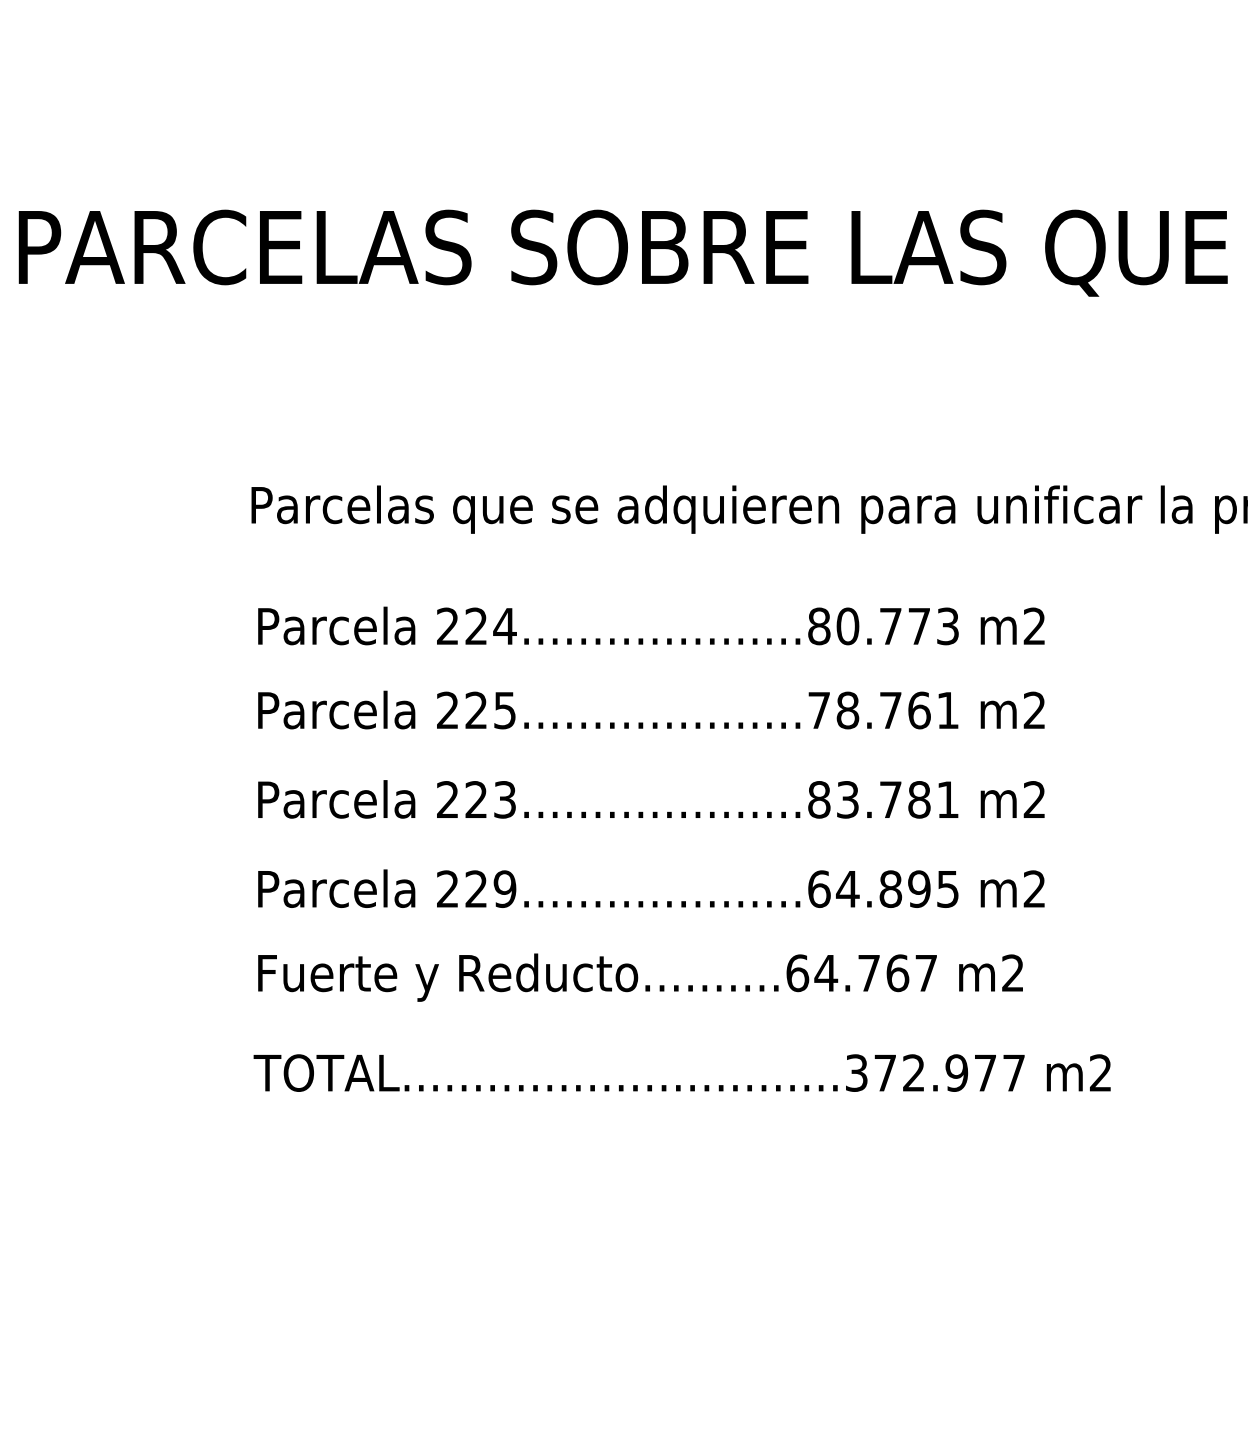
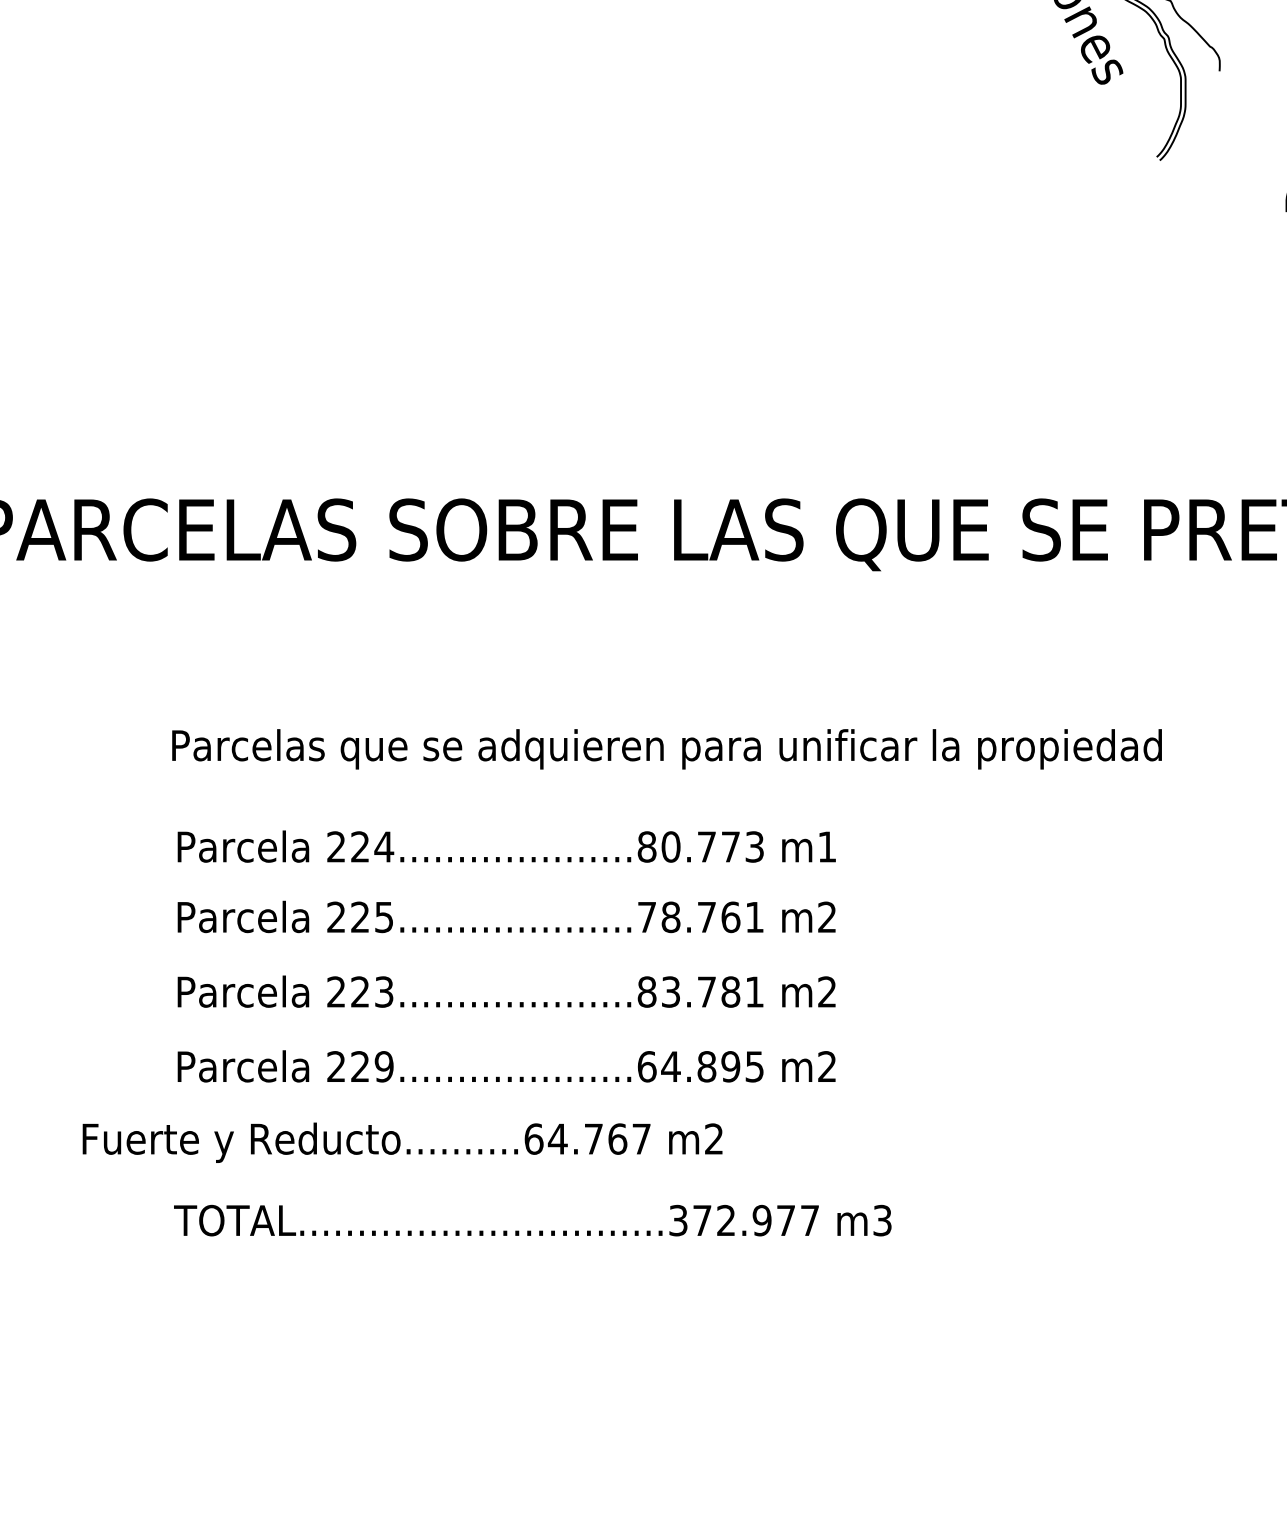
text: (1033, 625) -> (826, 846), m2 -> m1
text: (640, 977) -> (402, 1142), moved
text: (1100, 1072) -> (882, 1220), m2 -> m3

